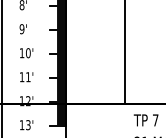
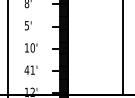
text: (21, 28) -> (26, 25), 9' -> 5'
text: (21, 77) -> (26, 70), 11' -> 41'

